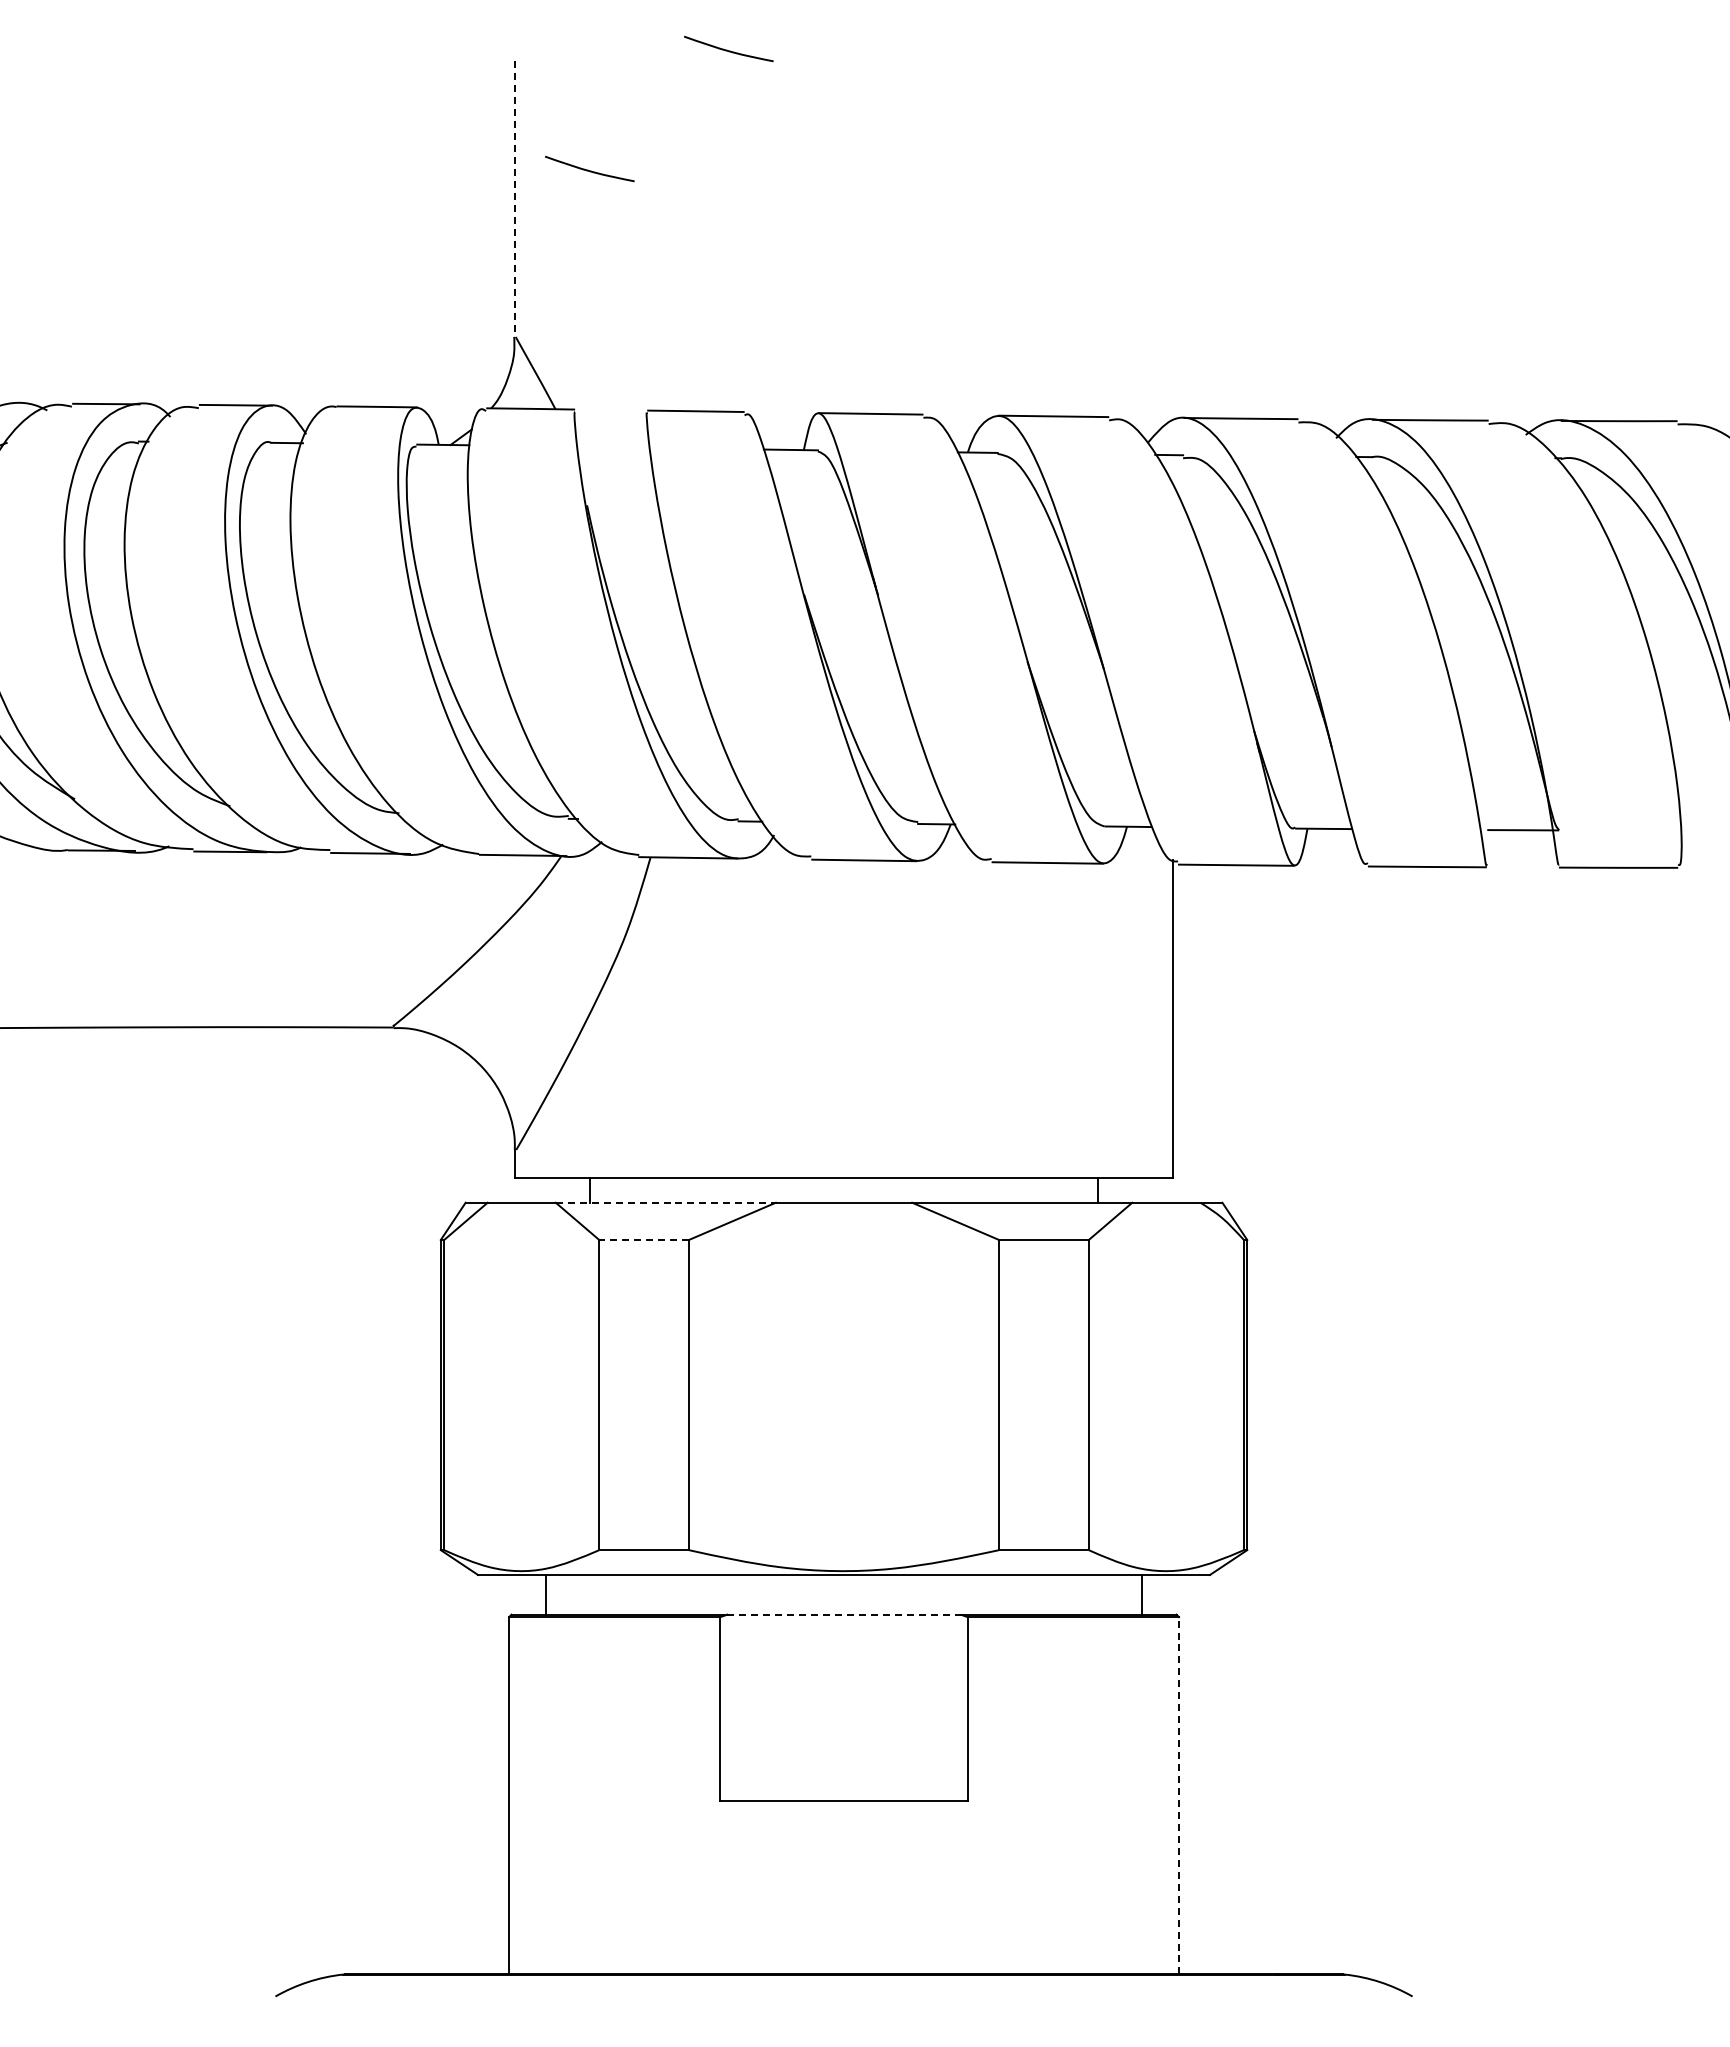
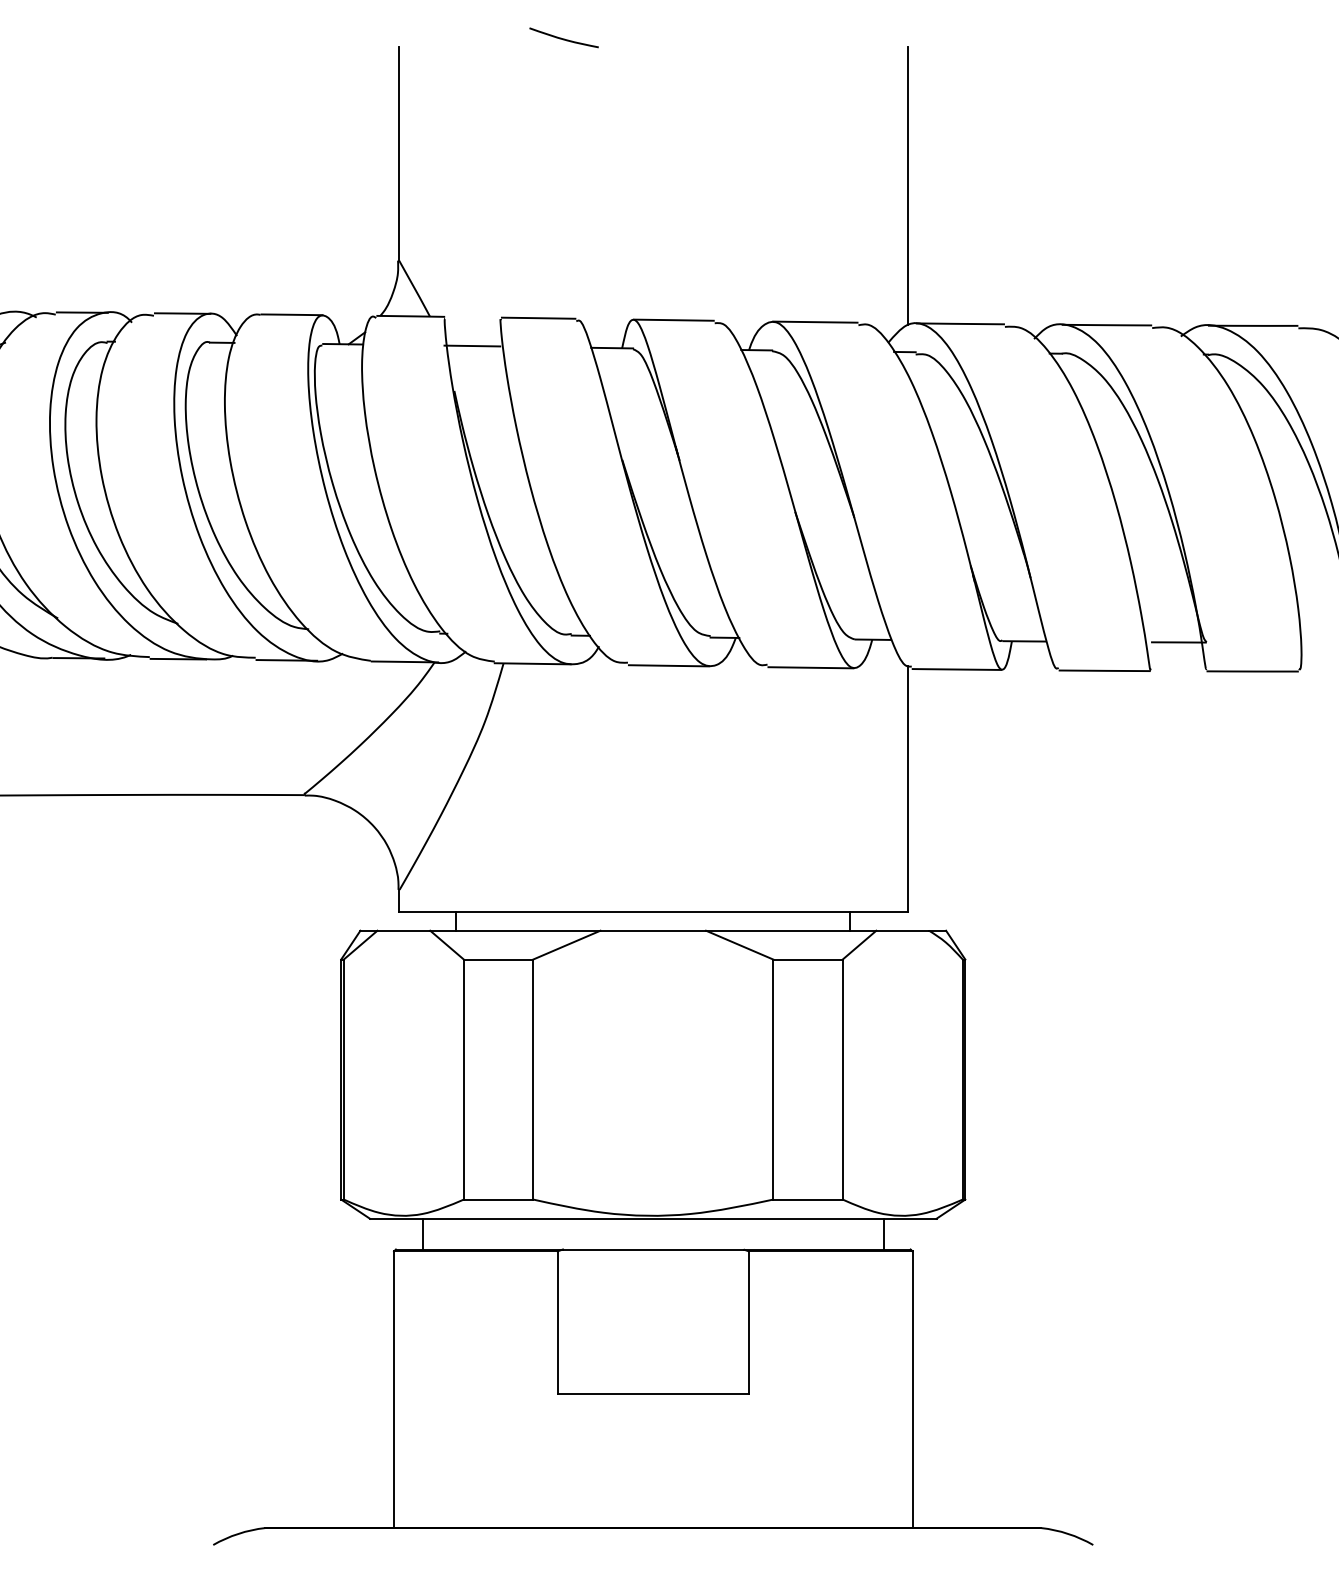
curve: (588, 169) -> (455, 131), removed
line: (515, 199) -> (399, 154), dashed -> solid
line: (1172, 240) -> (907, 186), added
line: (610, 446) -> (472, 345), added
line: (665, 1202) -> (515, 930), dashed -> solid
line: (644, 1239) -> (498, 959), dashed -> solid
line: (844, 1614) -> (653, 1249), dashed -> solid
line: (1179, 1795) -> (912, 1389), dashed -> solid

